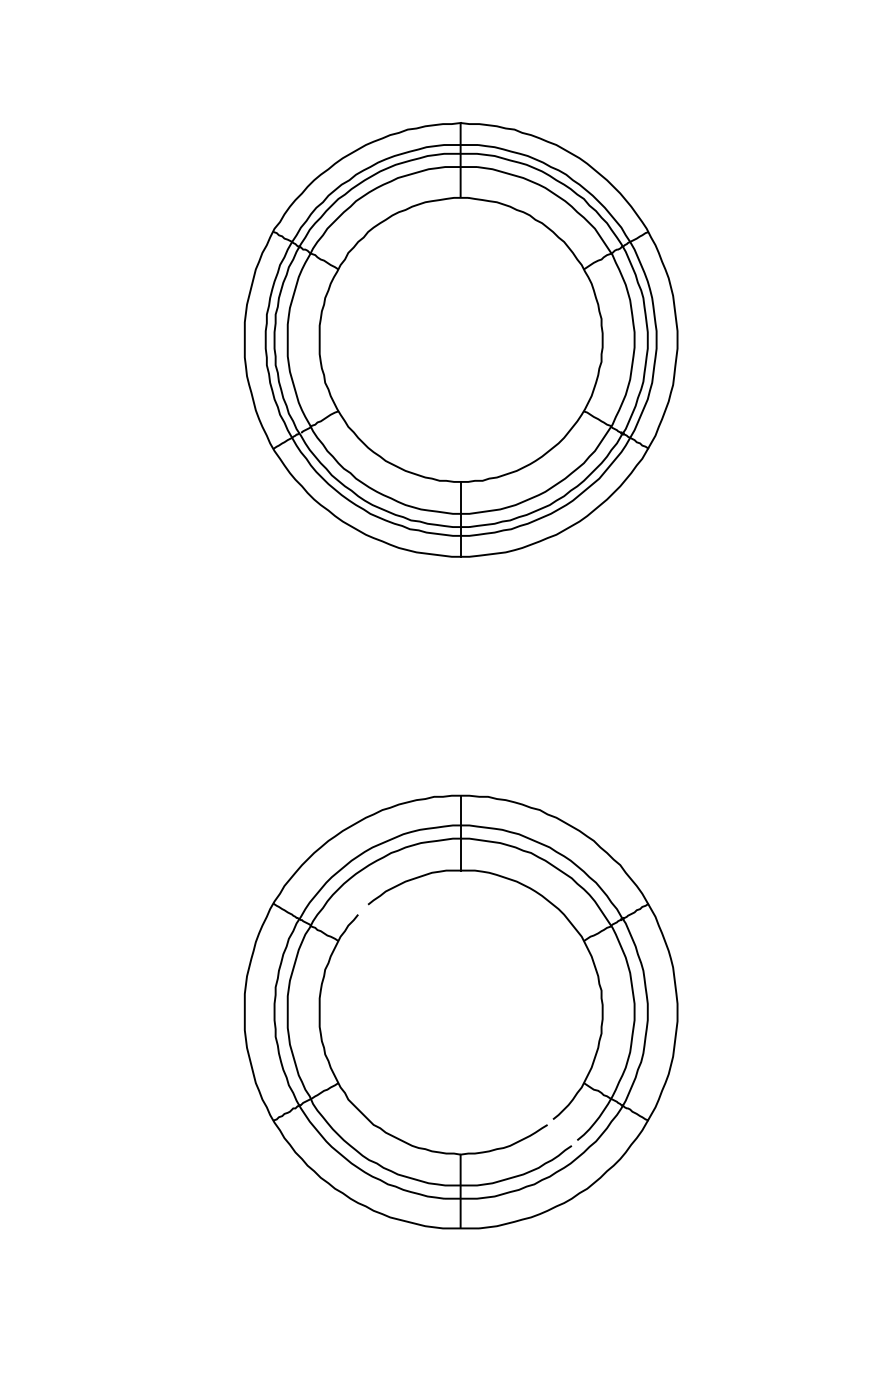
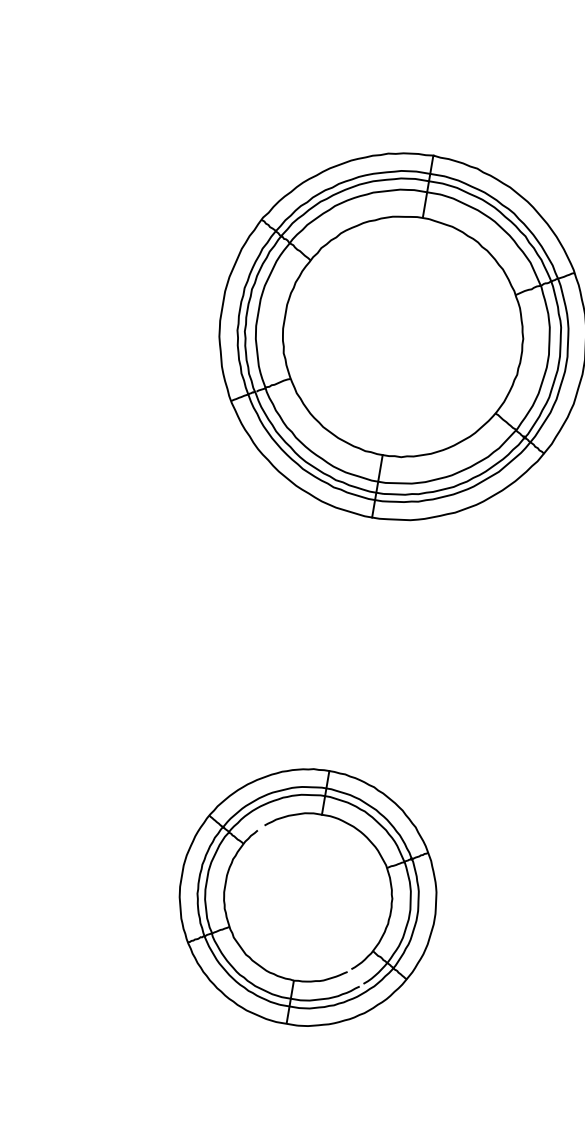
part: (460, 1011) -> (307, 896), size x0.7

